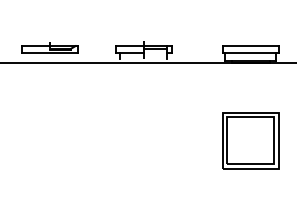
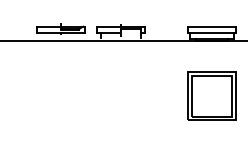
part: (49, 47) -> (60, 27), moved
part: (250, 140) -> (211, 96), moved

